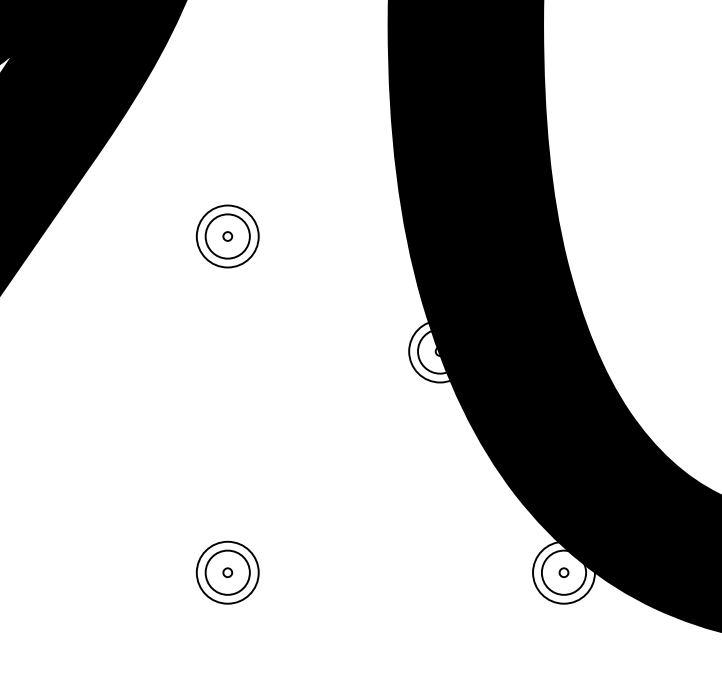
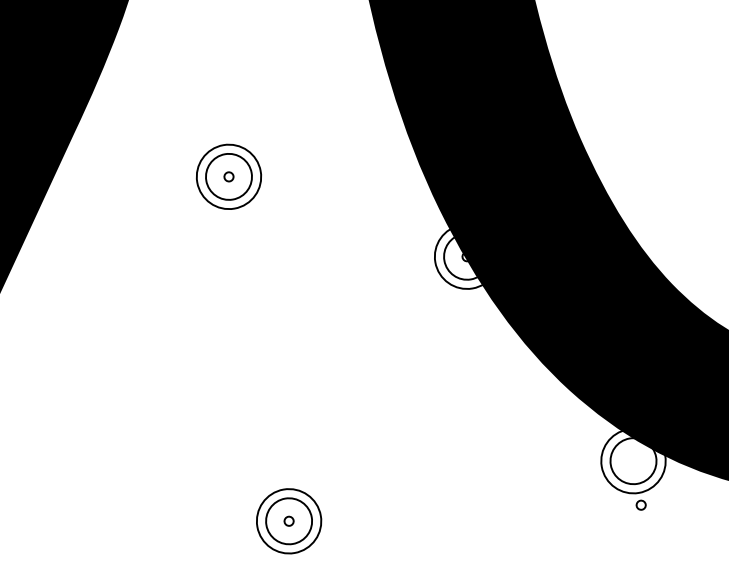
part: (563, 572) -> (640, 505), moved

